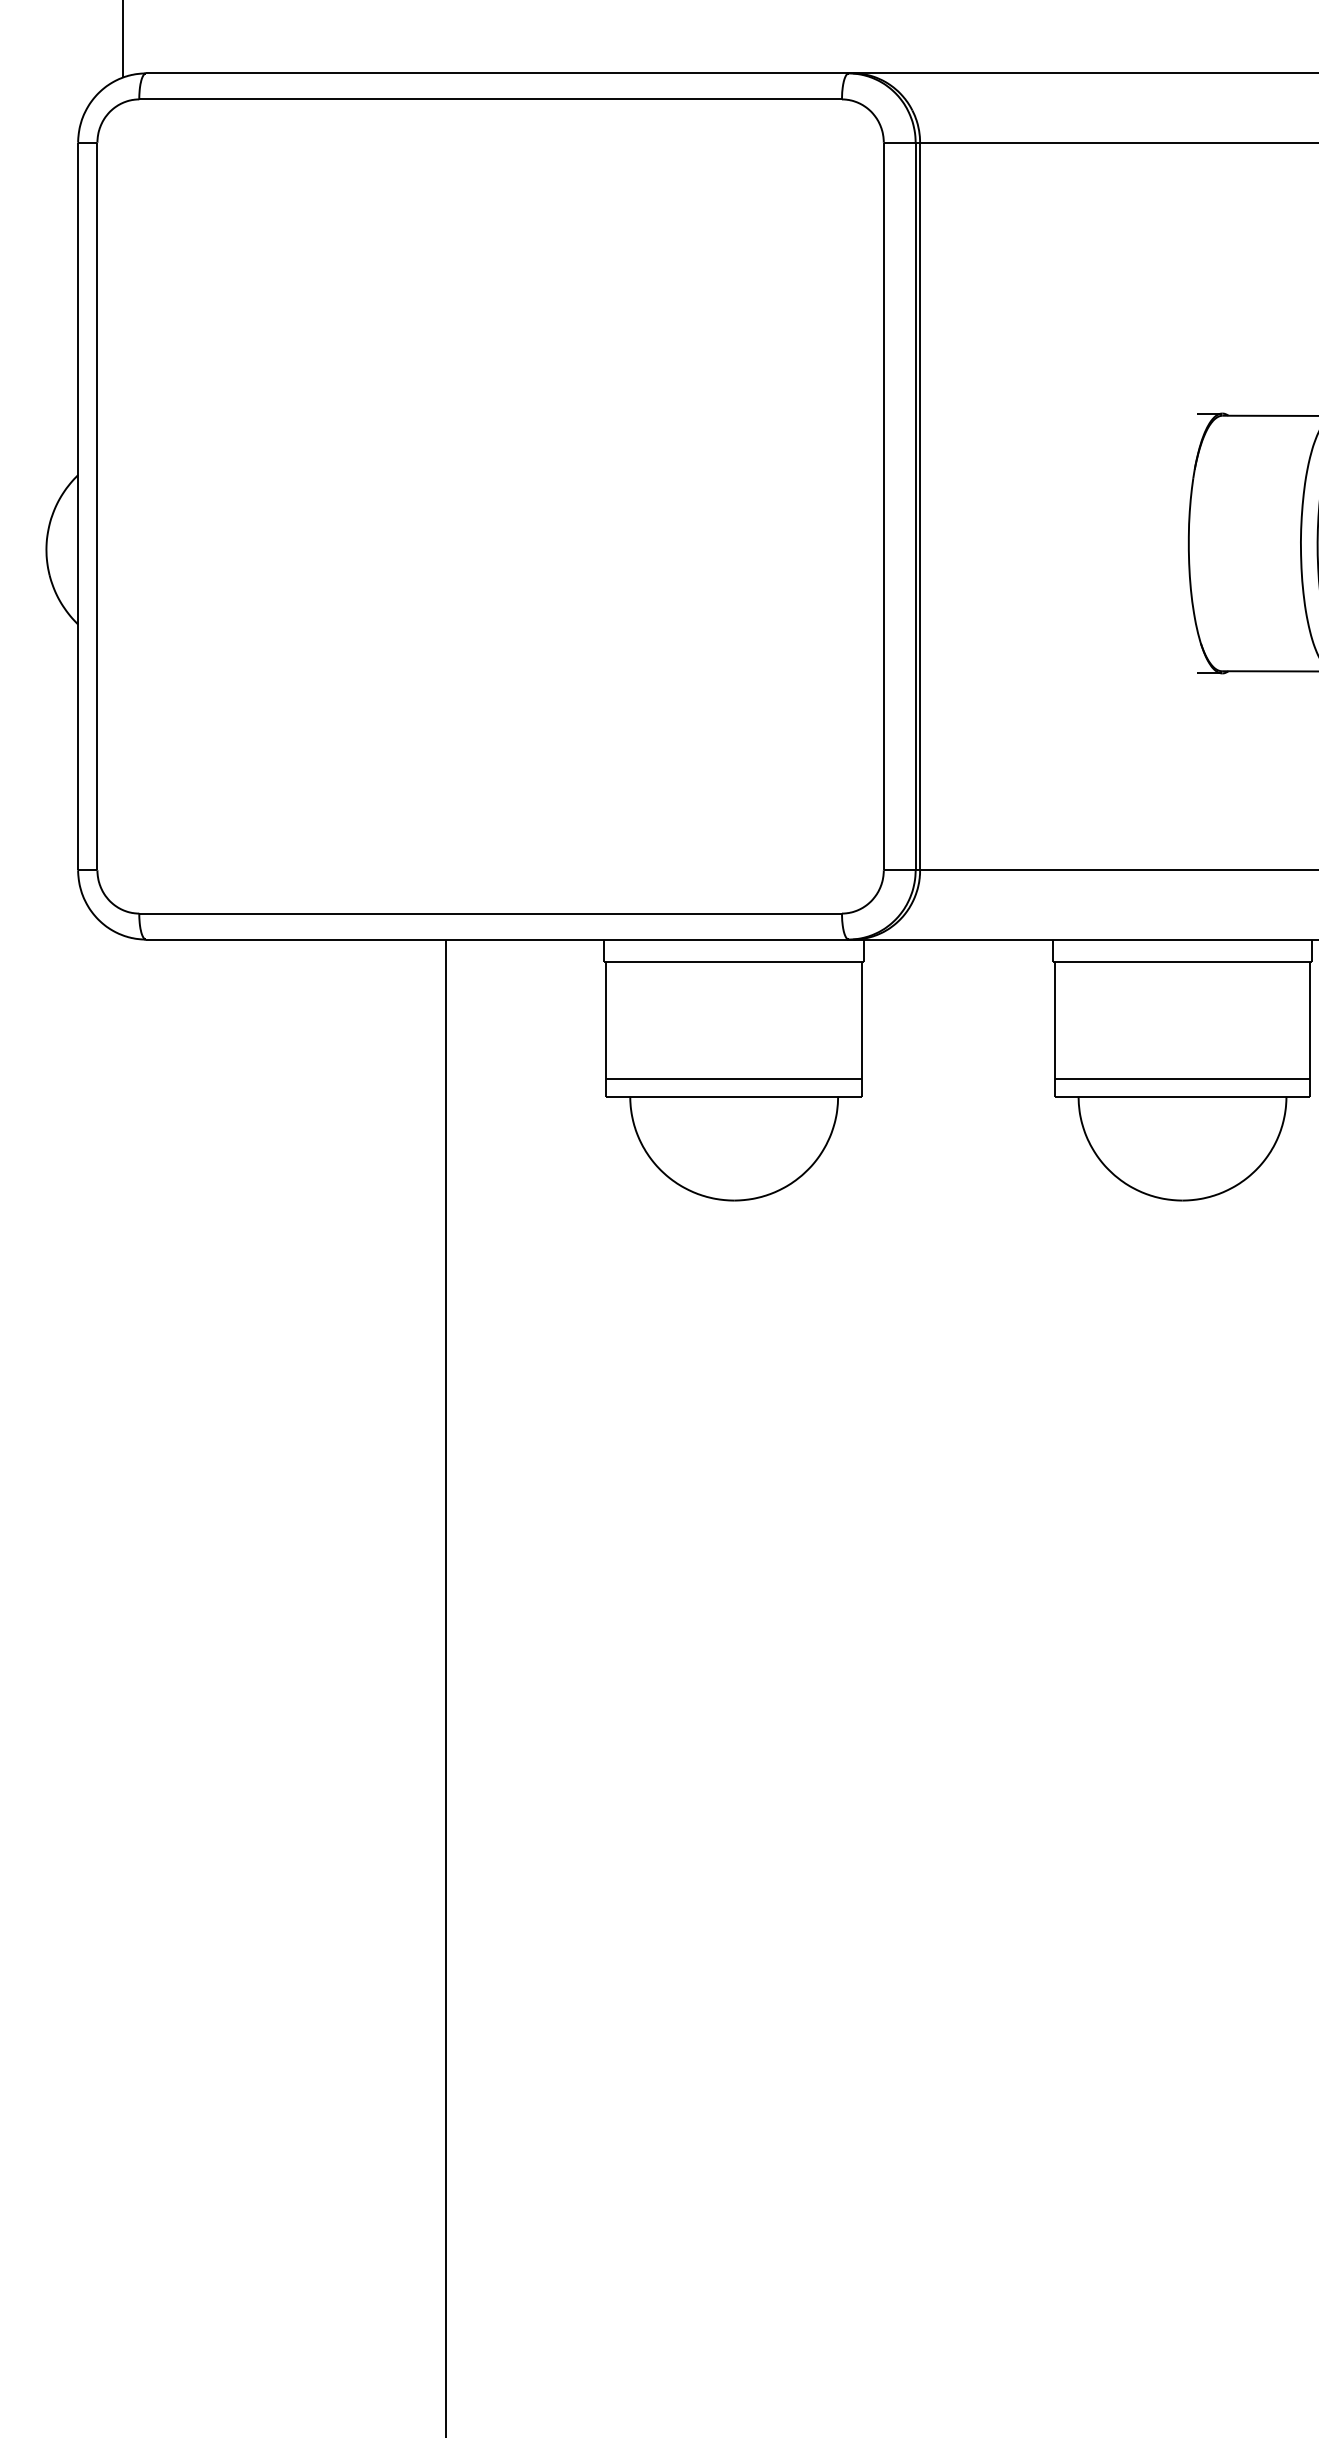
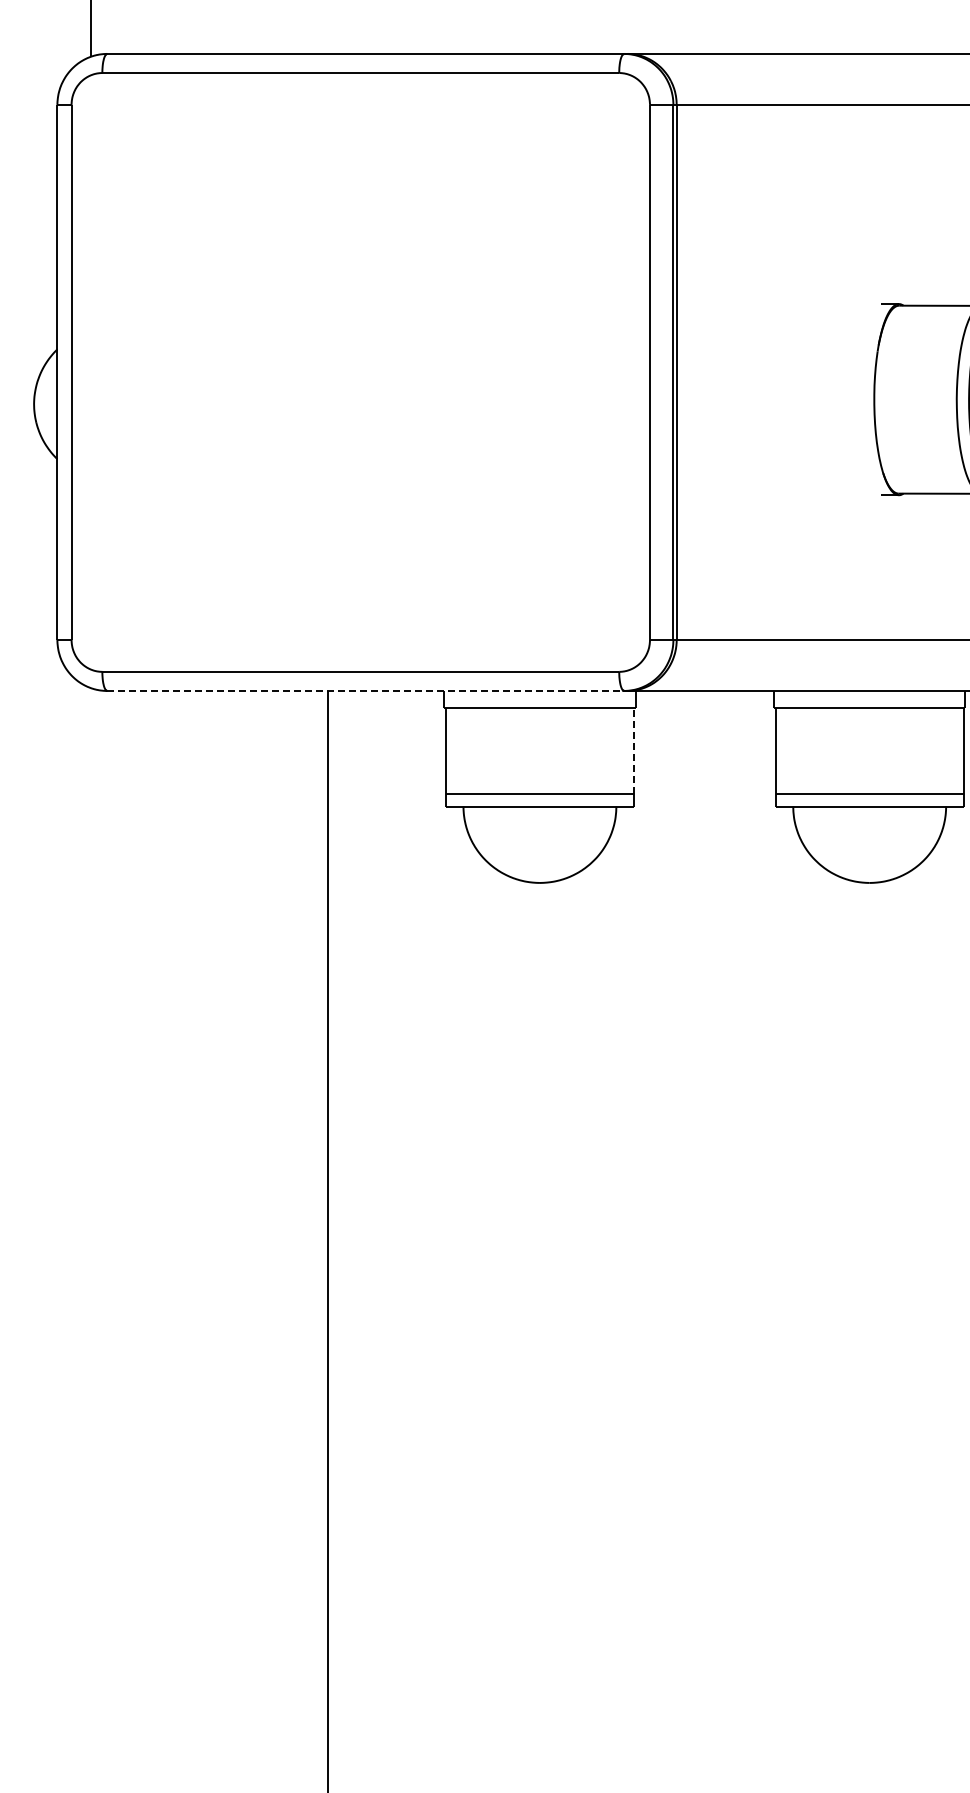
line: (498, 938) -> (366, 690), solid -> dashed
line: (861, 1020) -> (633, 750), solid -> dashed

